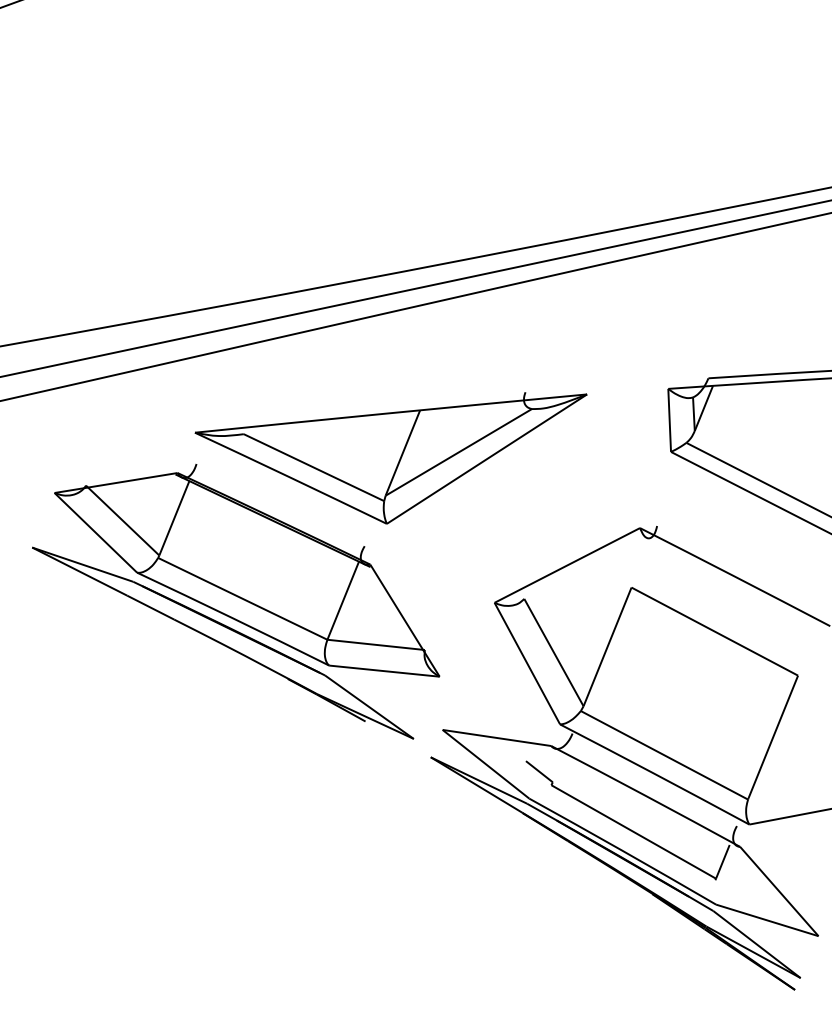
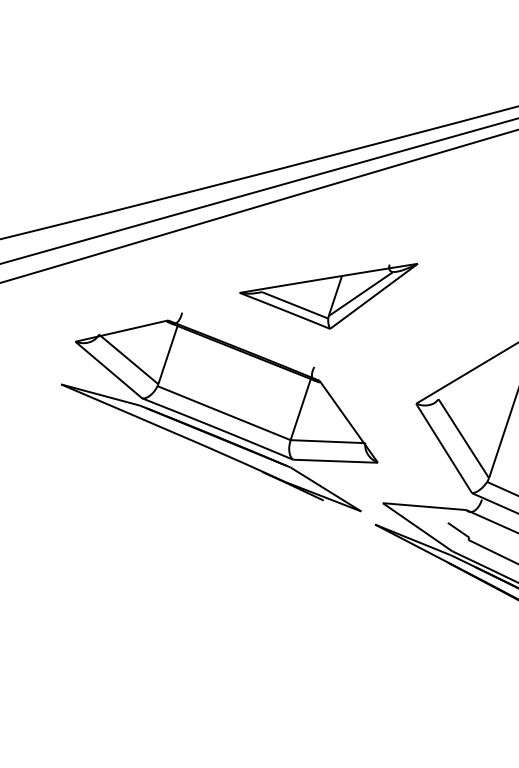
part: (390, 458) -> (329, 298), size x0.6

